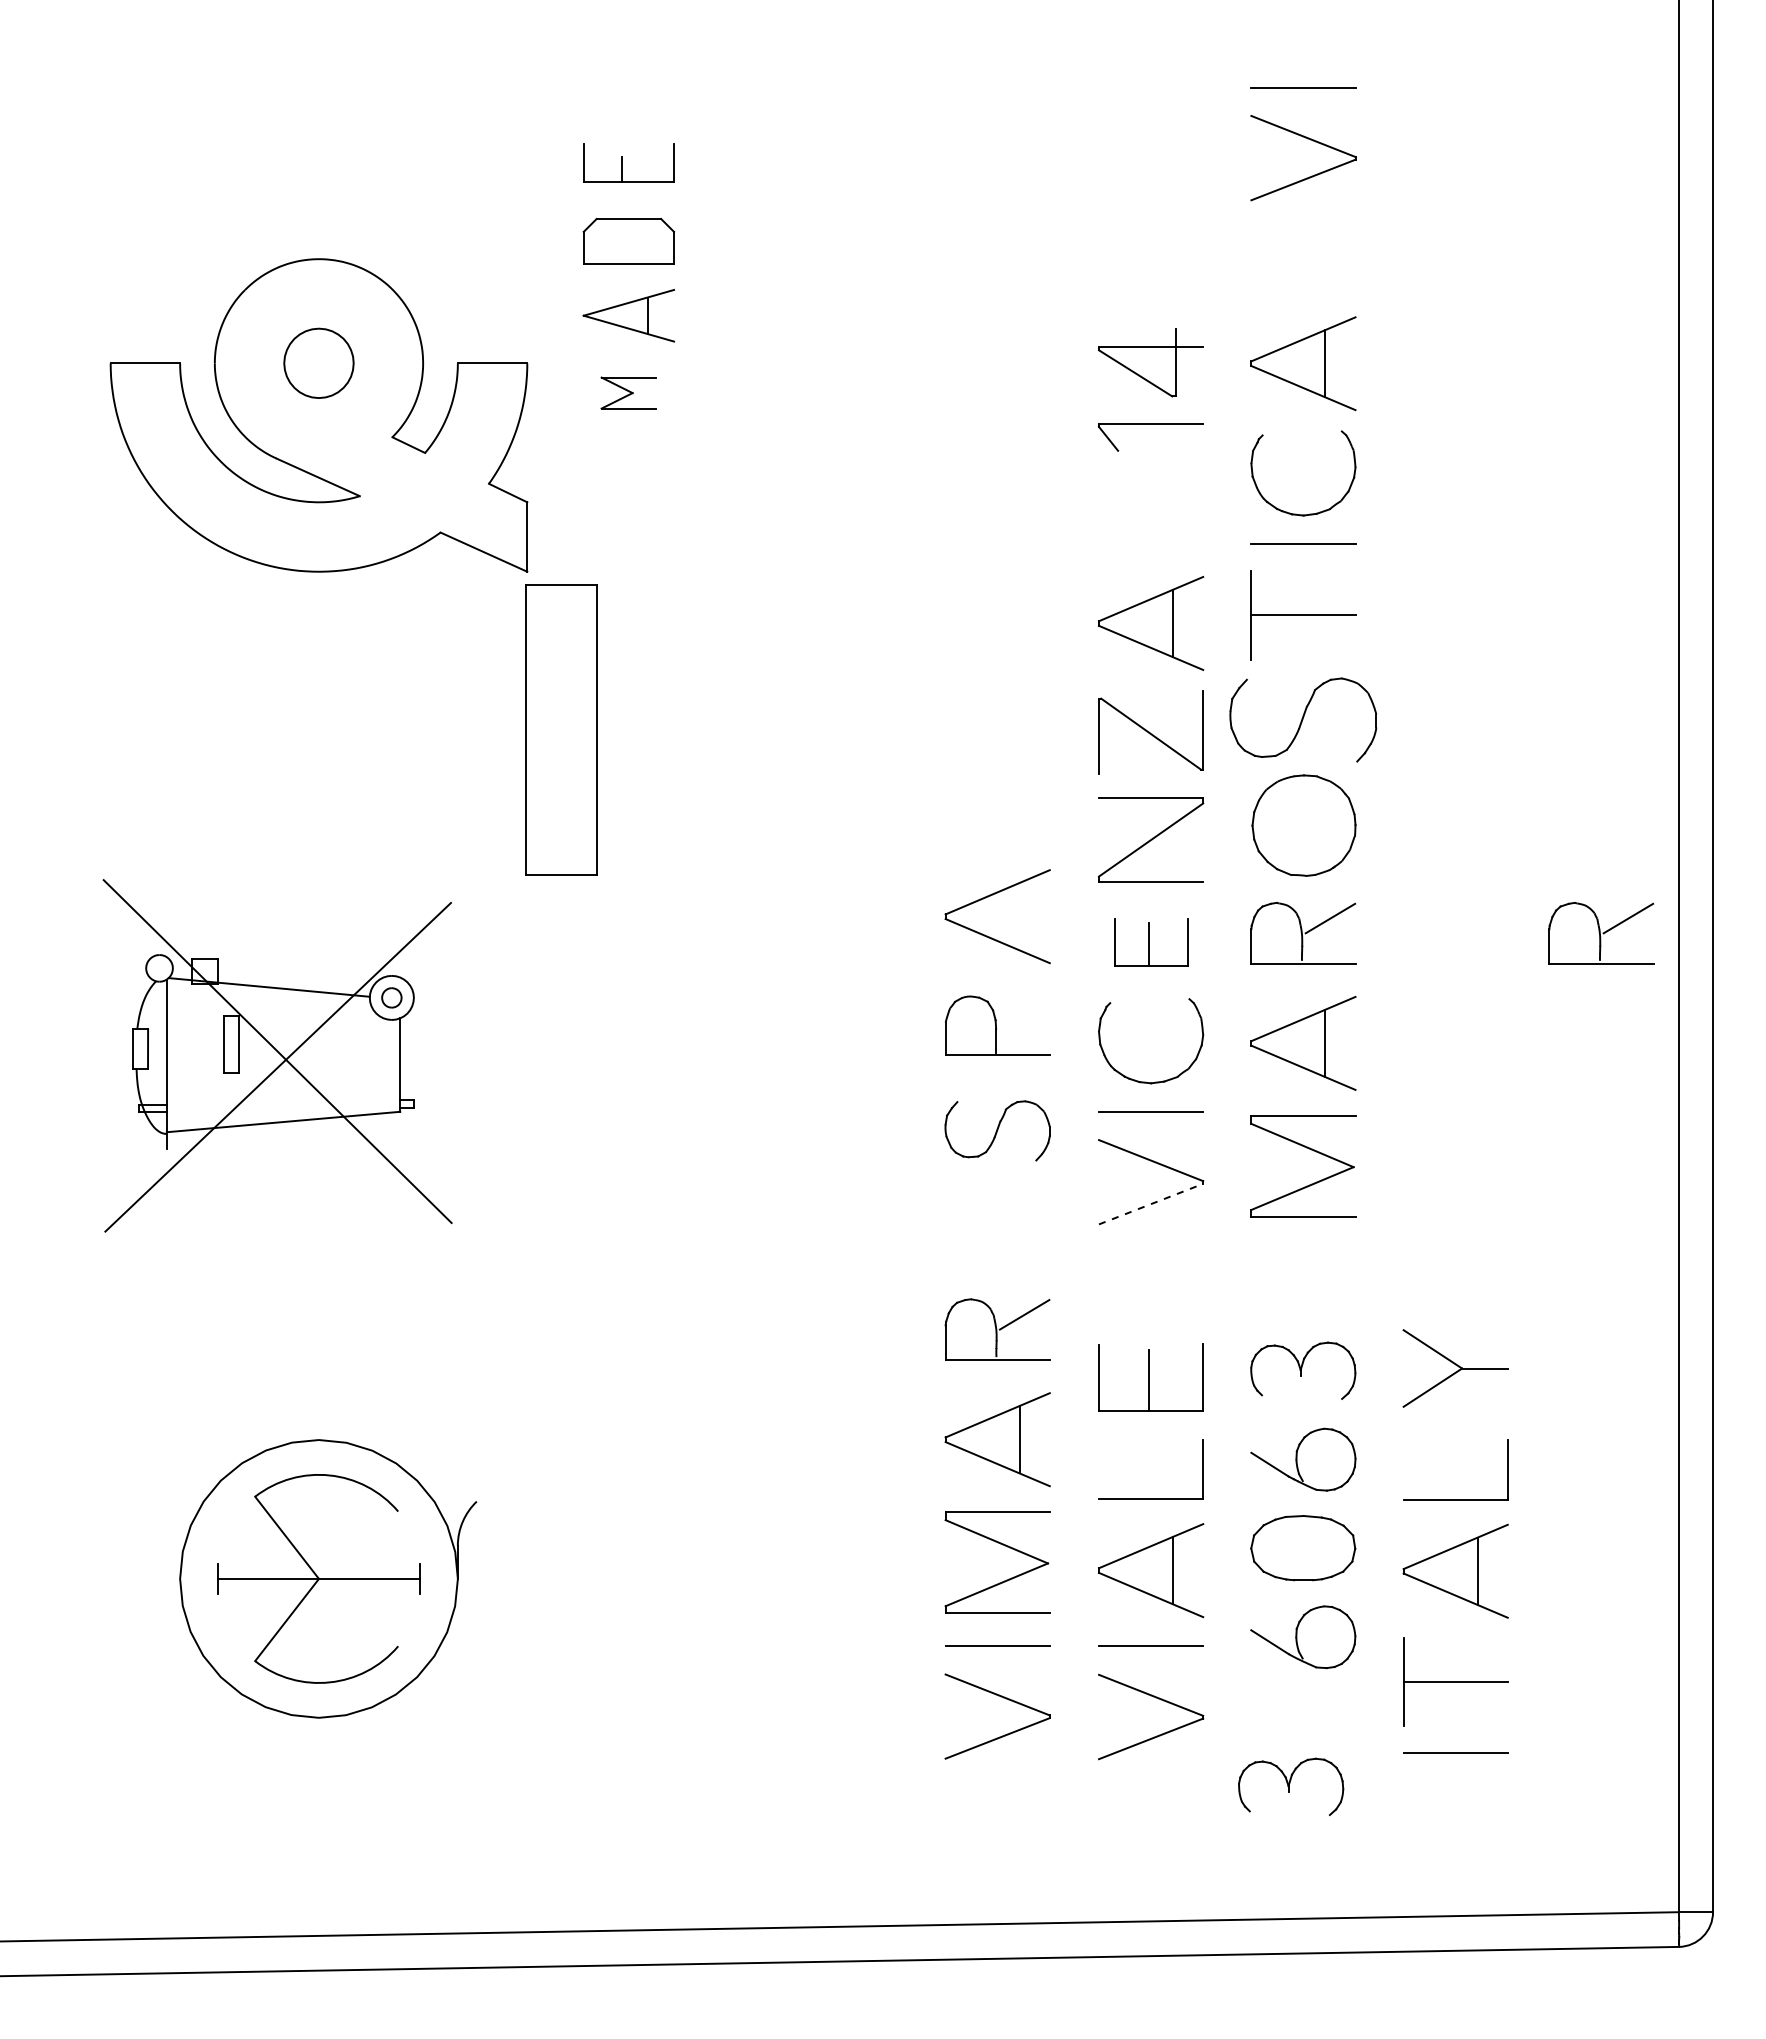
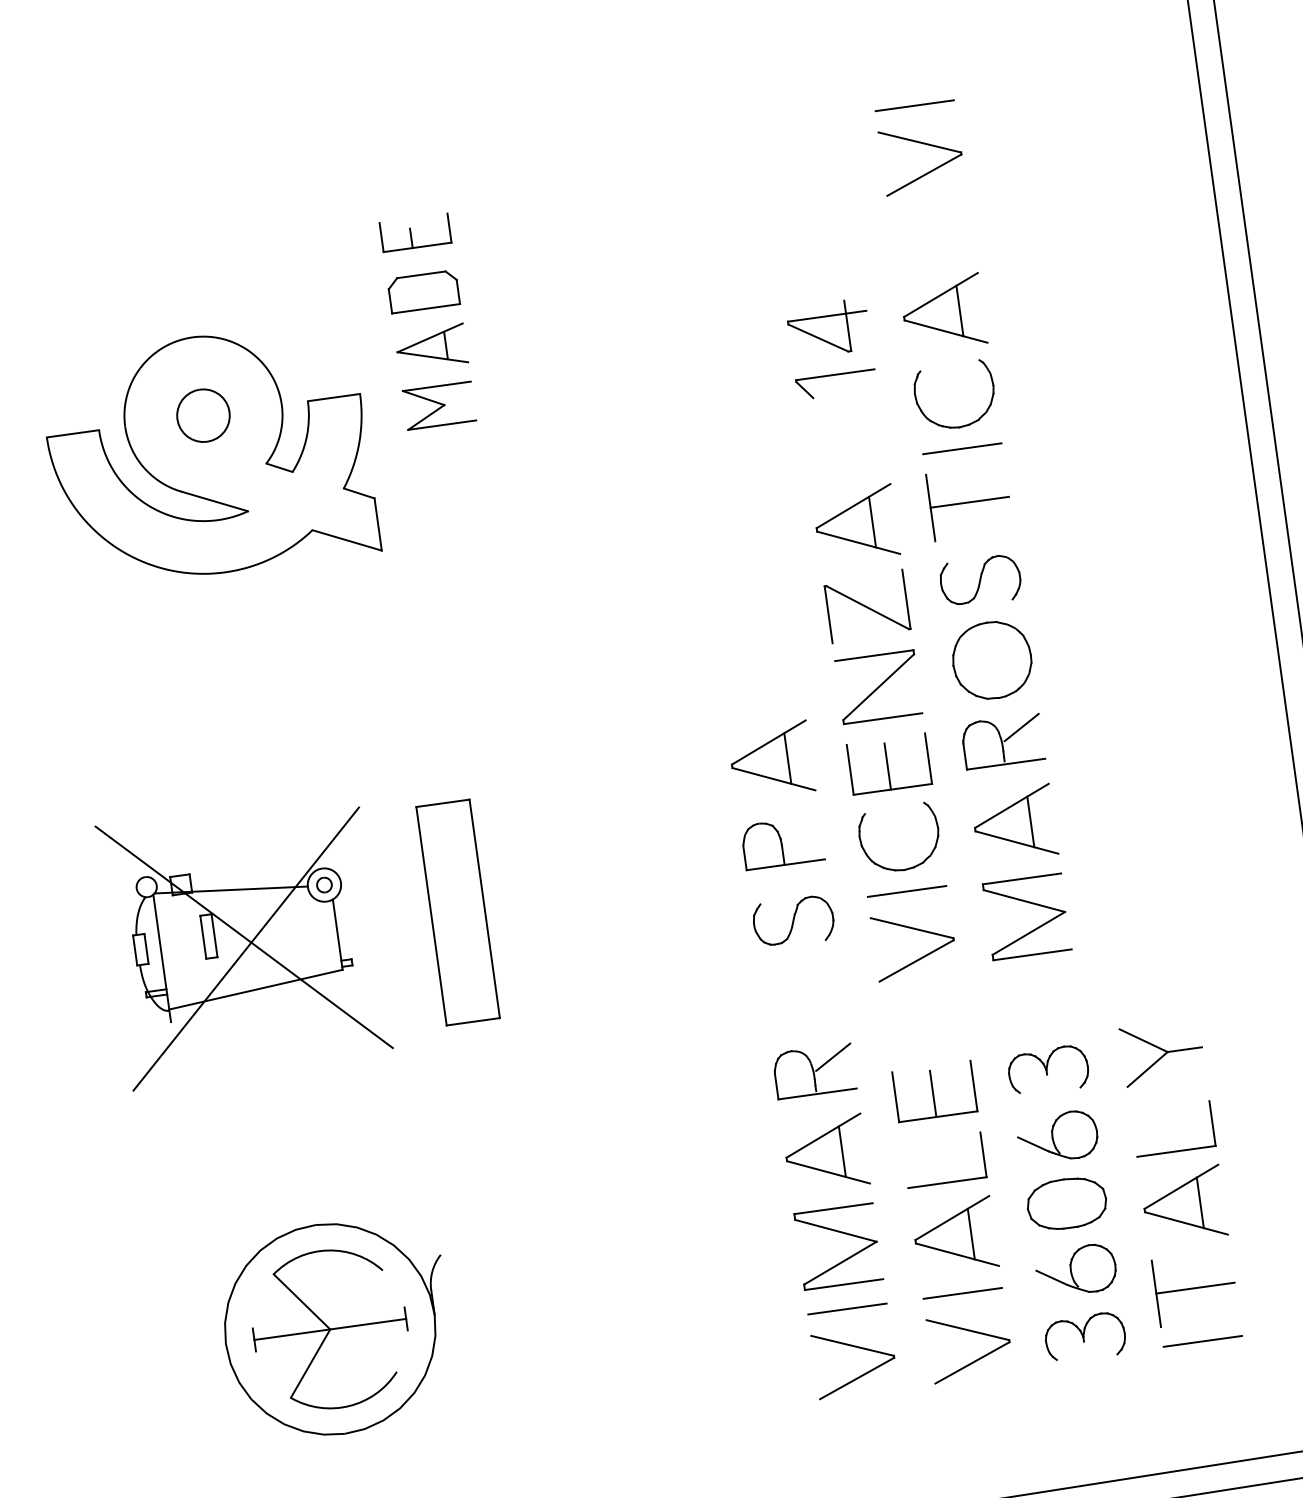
part: (628, 392) -> (439, 405), size x1.67
part: (1303, 719) -> (980, 580), size x0.71
part: (561, 729) -> (458, 912), moved
line: (1019, 916) -> (787, 758), added
part: (1601, 933) -> (1227, 710), removed
part: (1150, 942) -> (888, 764), size x1.43
line: (1151, 1204) -> (917, 961), dashed -> solid
part: (1291, 1786) -> (1085, 1336), moved

